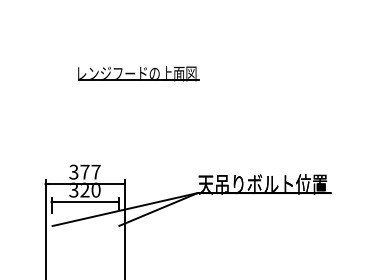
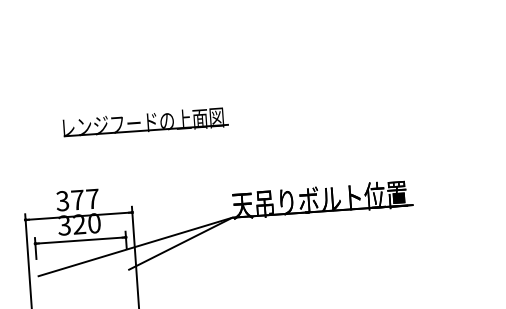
part: (138, 73) -> (145, 122), moved

